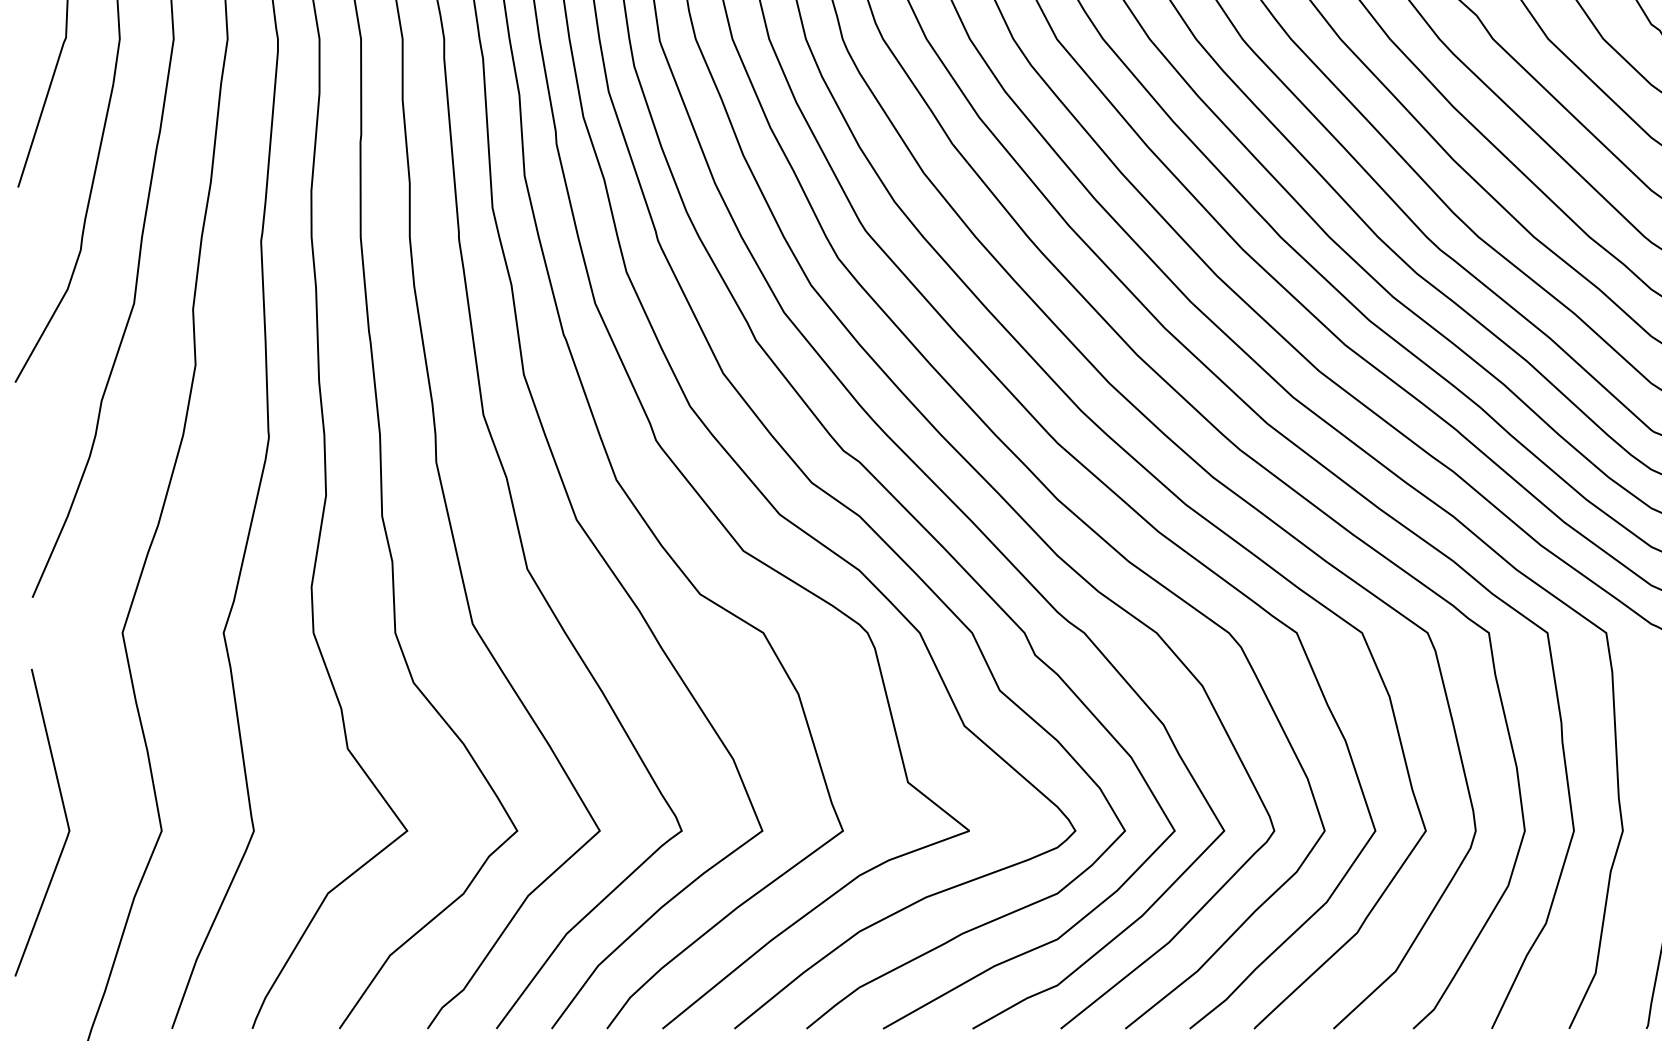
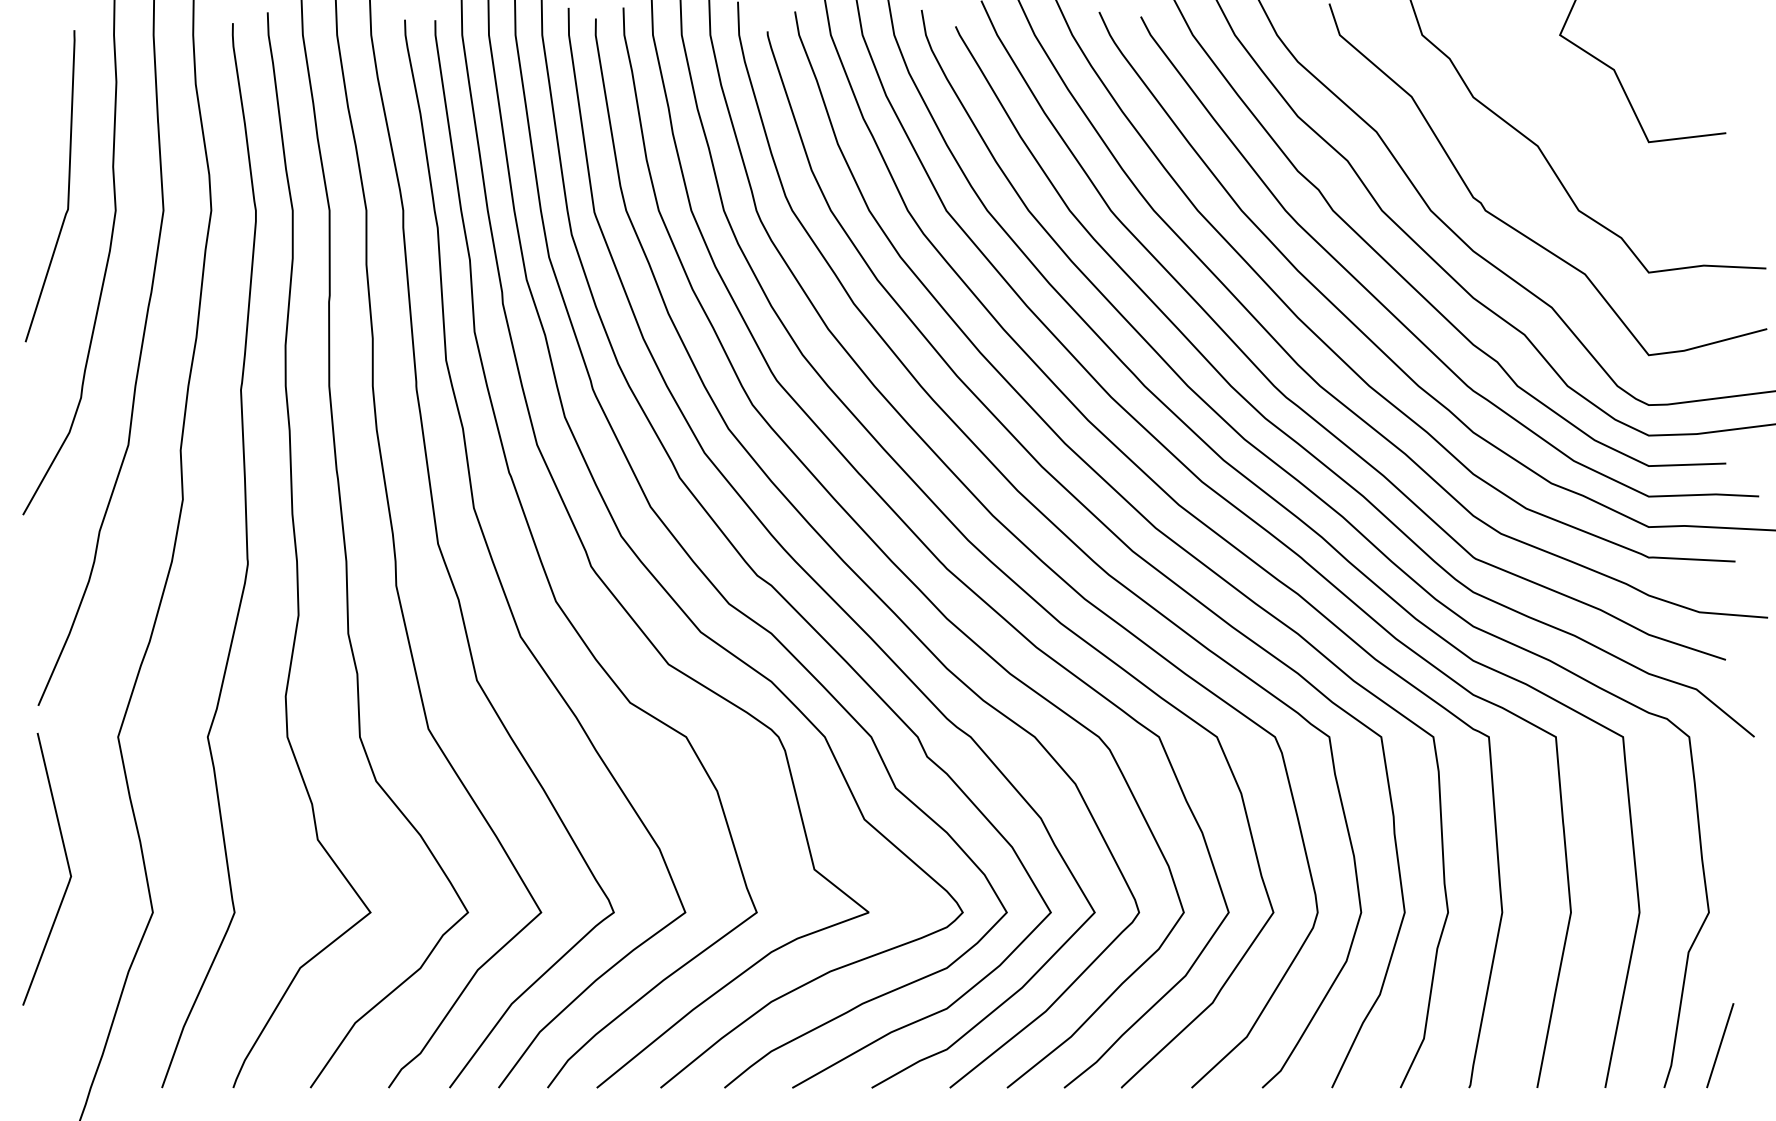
curve: (65, 819) -> (67, 866), moved

